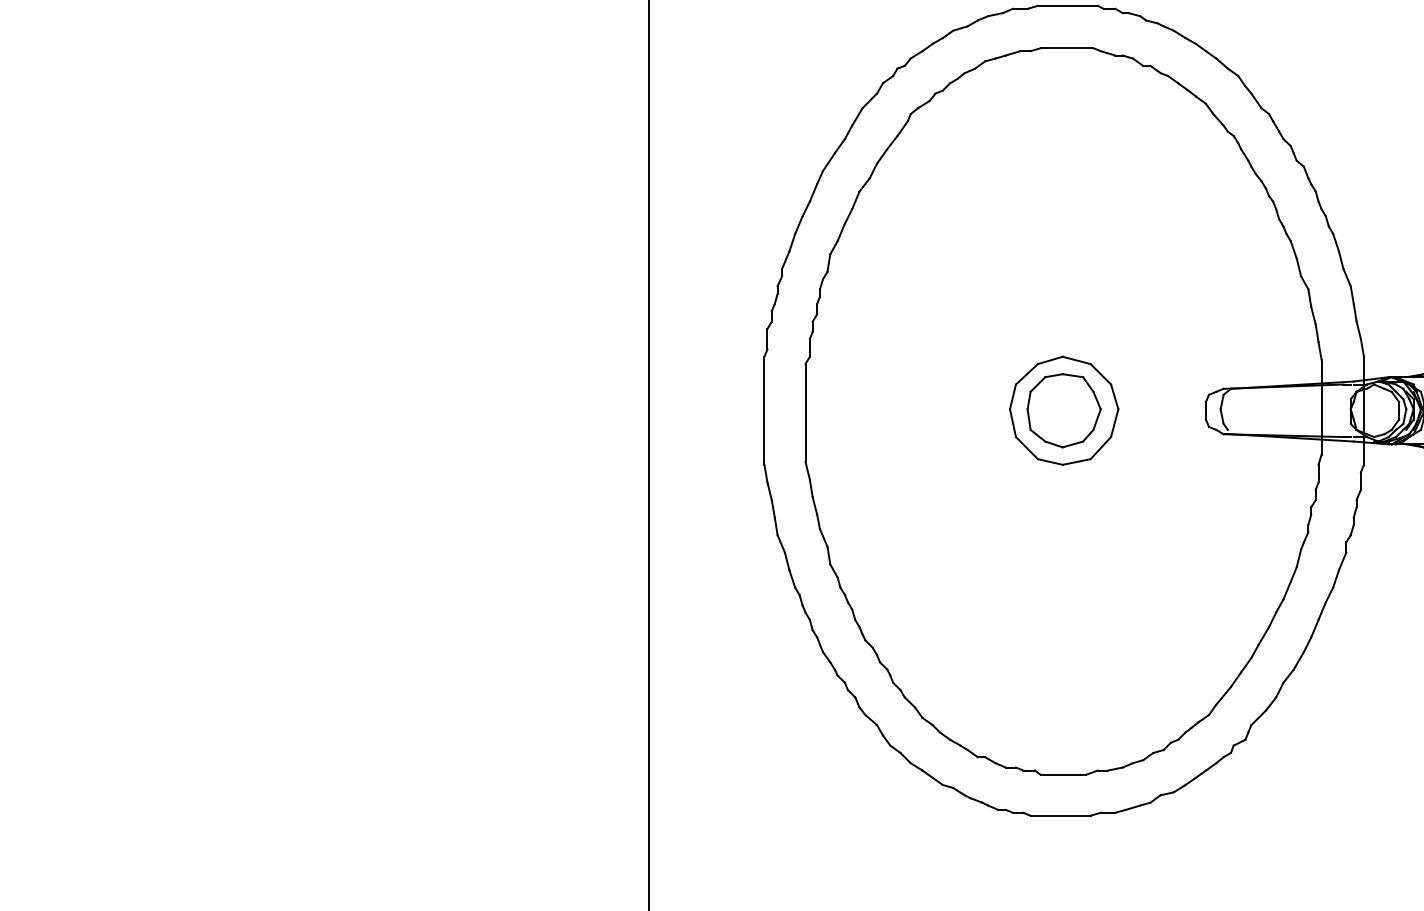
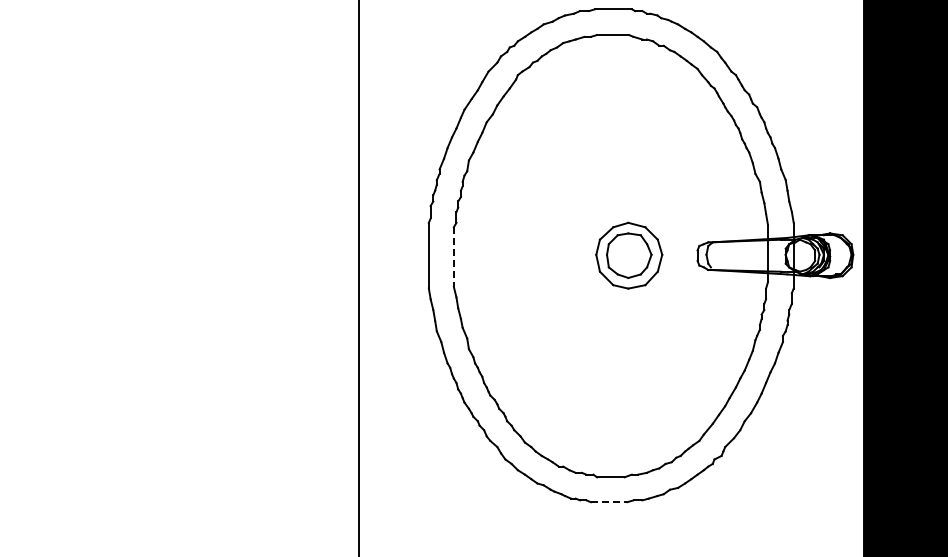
part: (1064, 410) -> (629, 255), moved
line: (804, 413) -> (453, 257), solid -> dashed
line: (1061, 816) -> (609, 502), solid -> dashed

